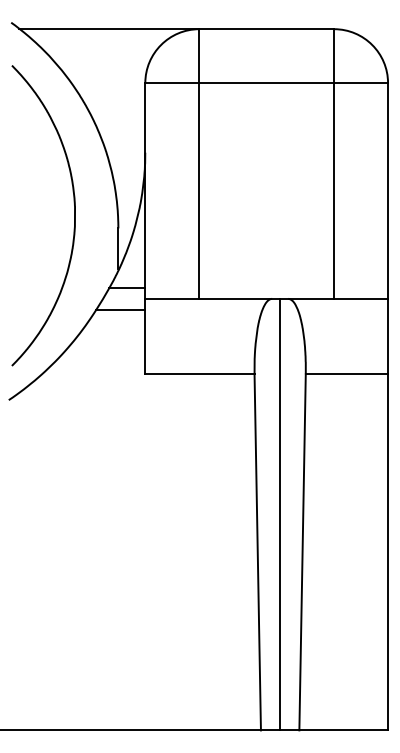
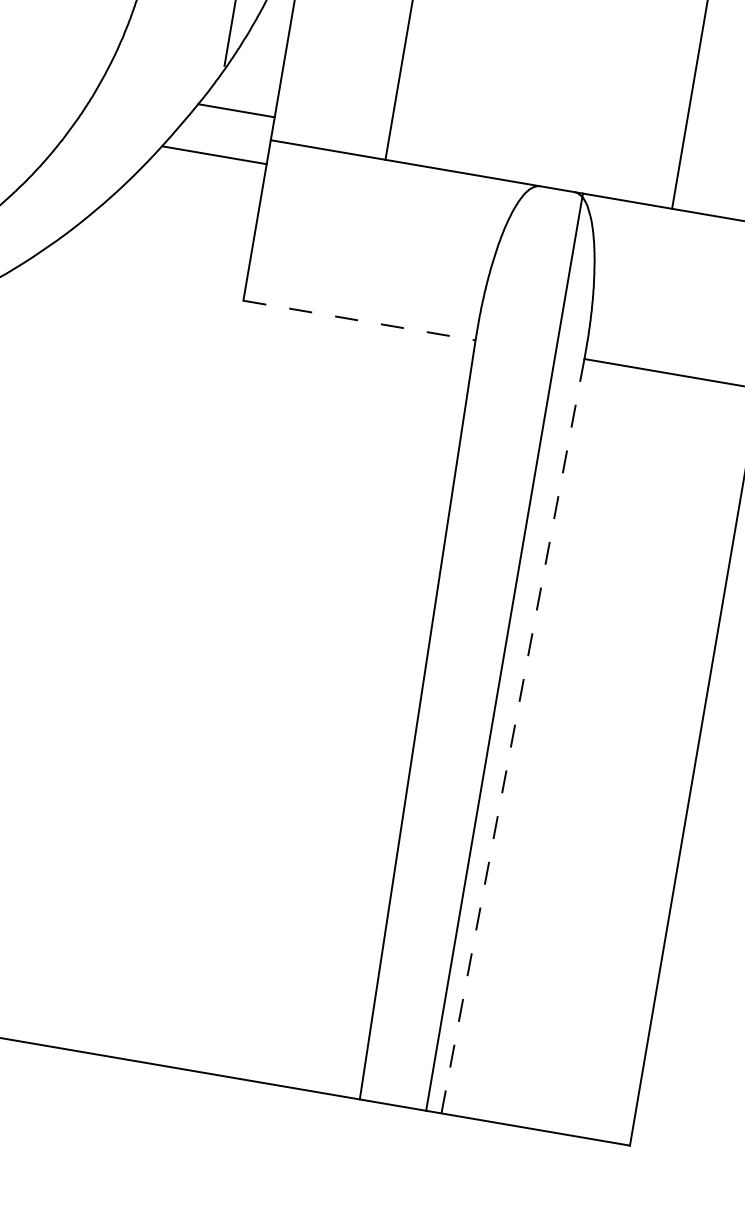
line: (199, 374) -> (358, 320), solid -> dashed
line: (280, 514) -> (505, 651), moved
line: (302, 552) -> (512, 736), solid -> dashed

